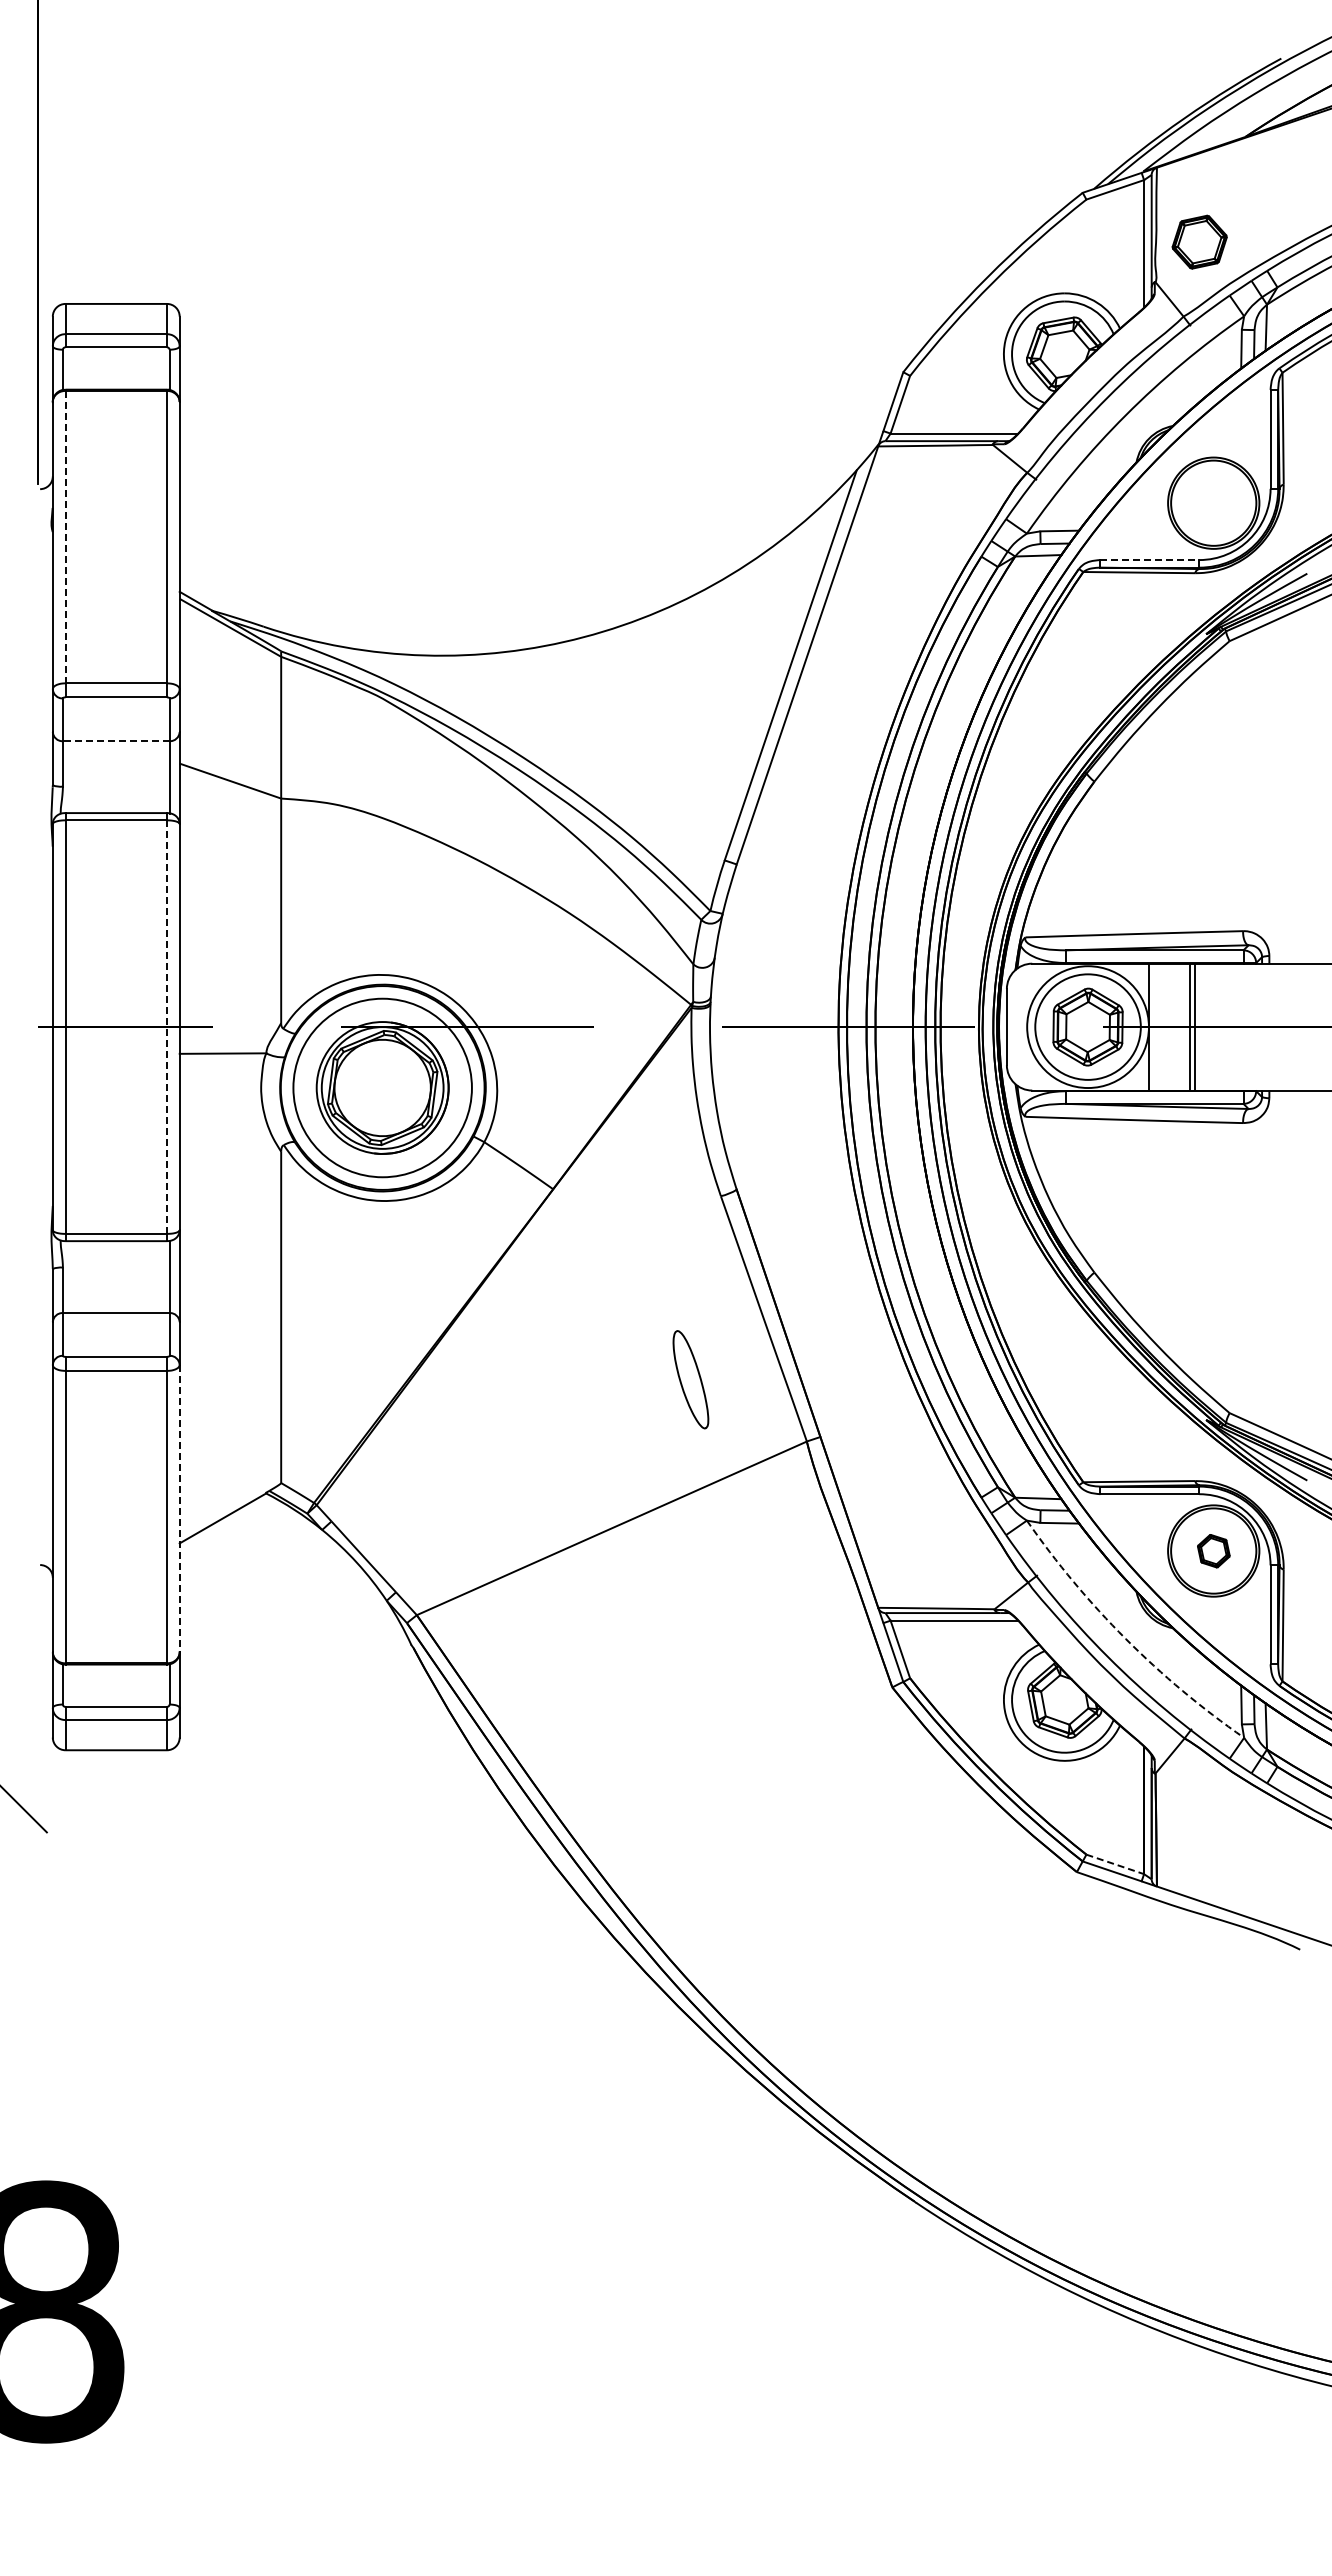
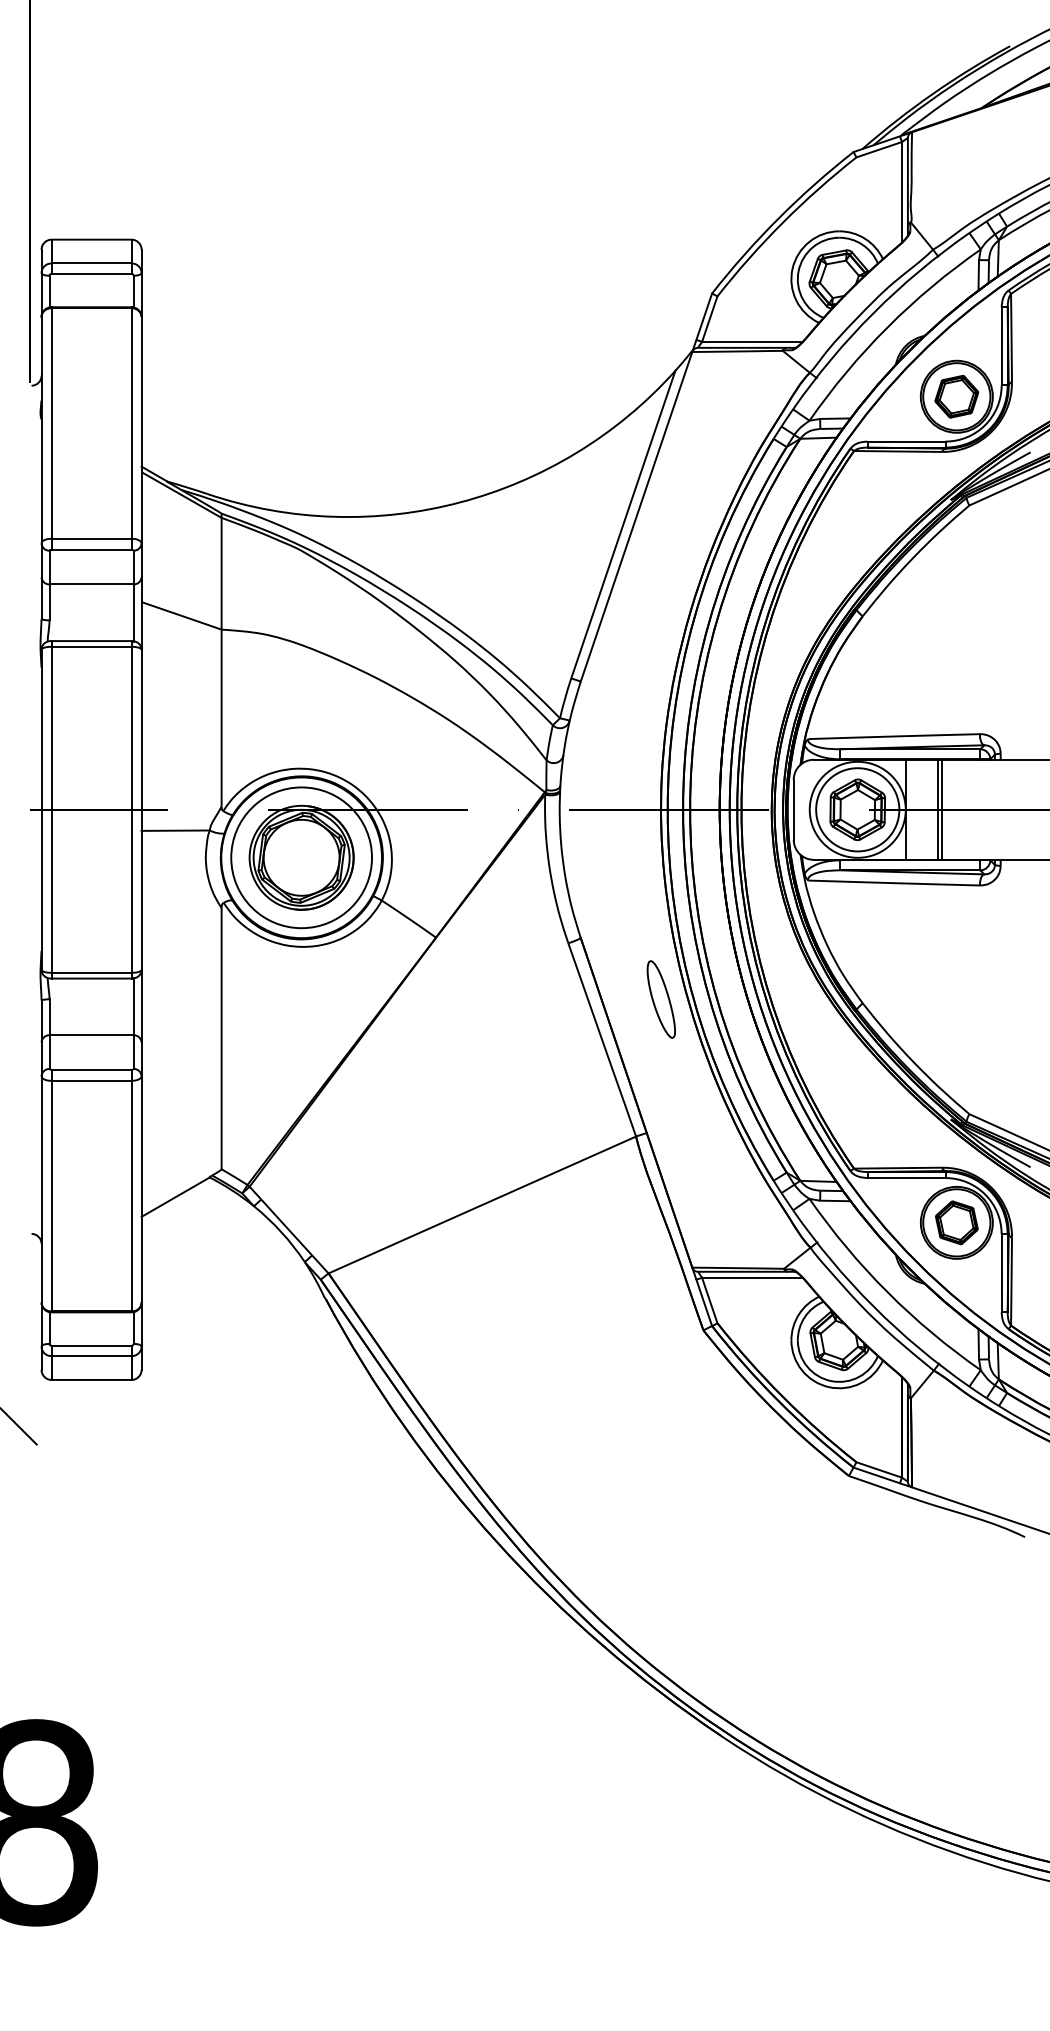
part: (1199, 241) -> (956, 396), moved
line: (65, 537) -> (51, 423), dashed -> solid
line: (1150, 560) -> (906, 441), dashed -> solid
line: (115, 741) -> (90, 584), dashed -> solid
line: (167, 1027) -> (131, 810), dashed -> solid
part: (690, 1379) -> (660, 999), moved
line: (179, 1508) -> (141, 1189), dashed -> solid
part: (1213, 1551) -> (956, 1223), size x1.67
arc: (1125, 1638) -> (887, 1291), dashed -> solid
line: (1115, 1864) -> (879, 1470), dashed -> solid

